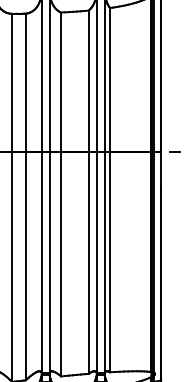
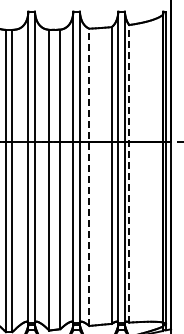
line: (110, 189) -> (129, 173), solid -> dashed
line: (61, 194) -> (89, 177), solid -> dashed

